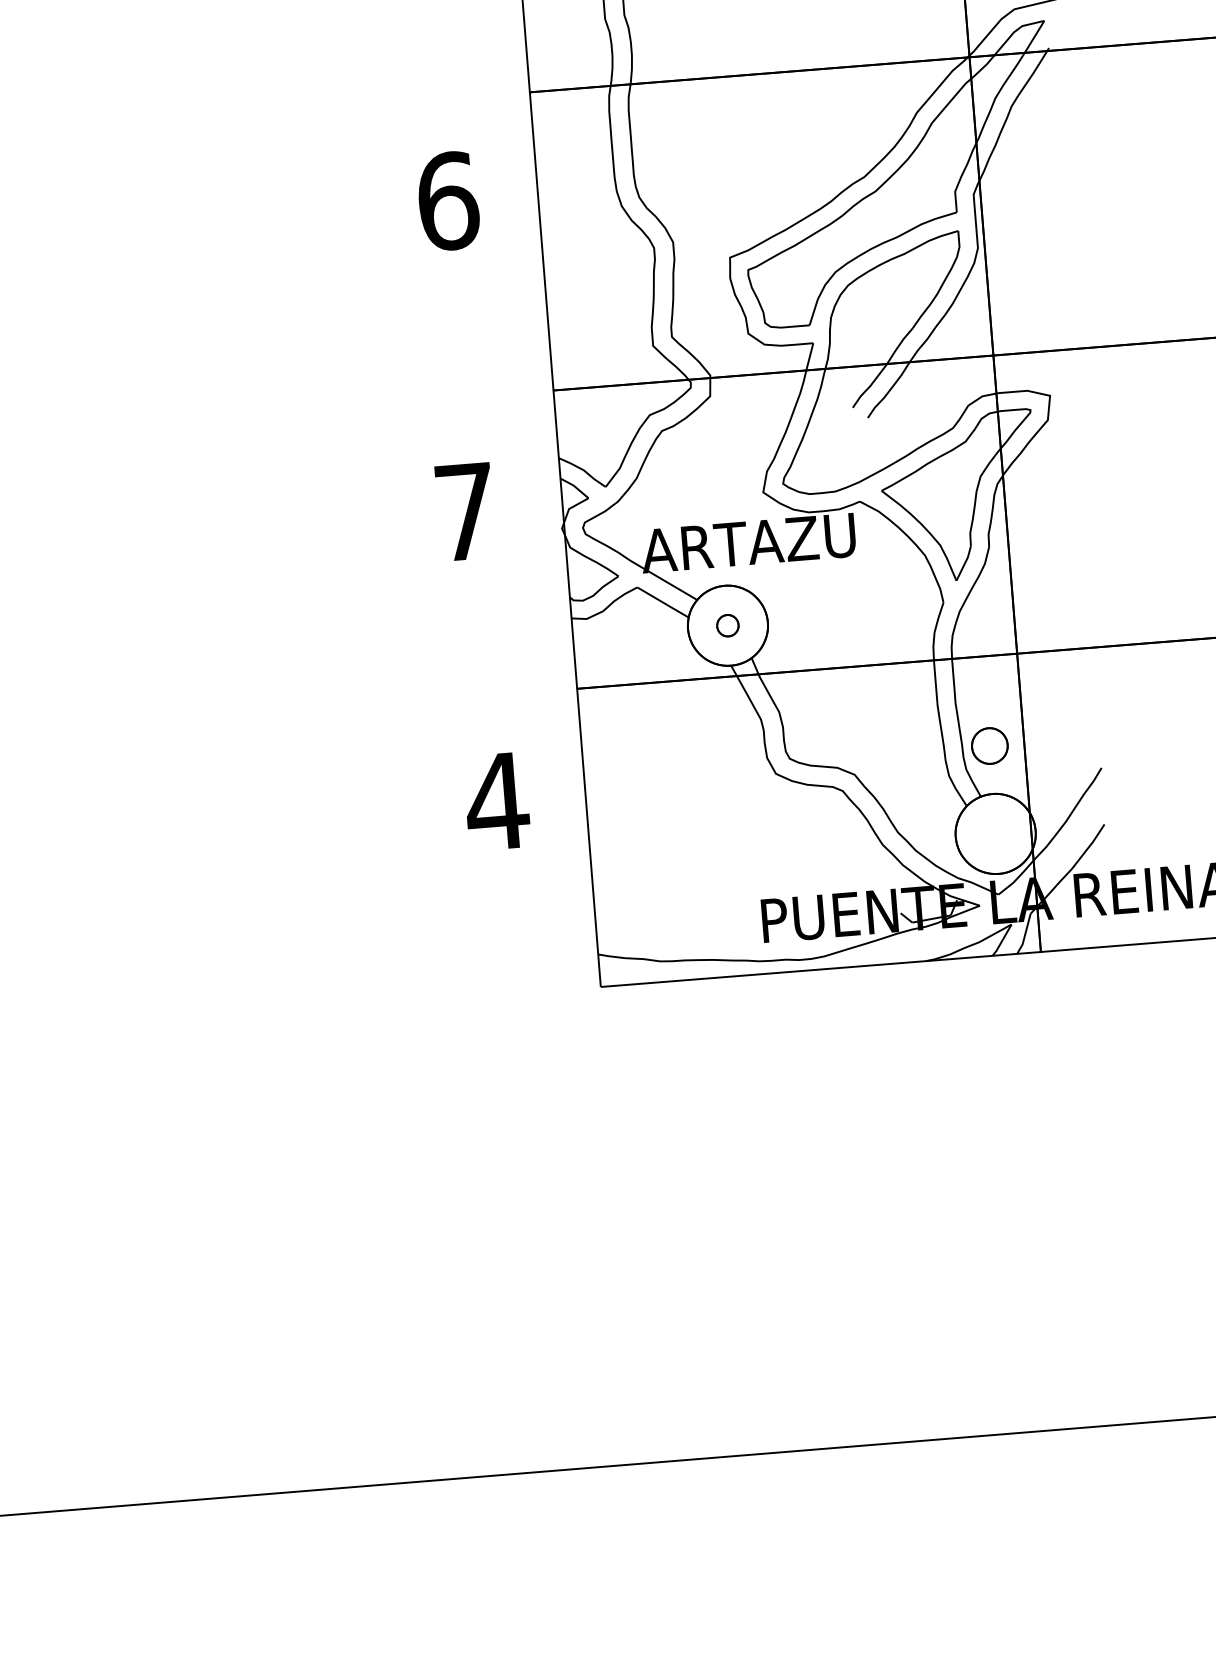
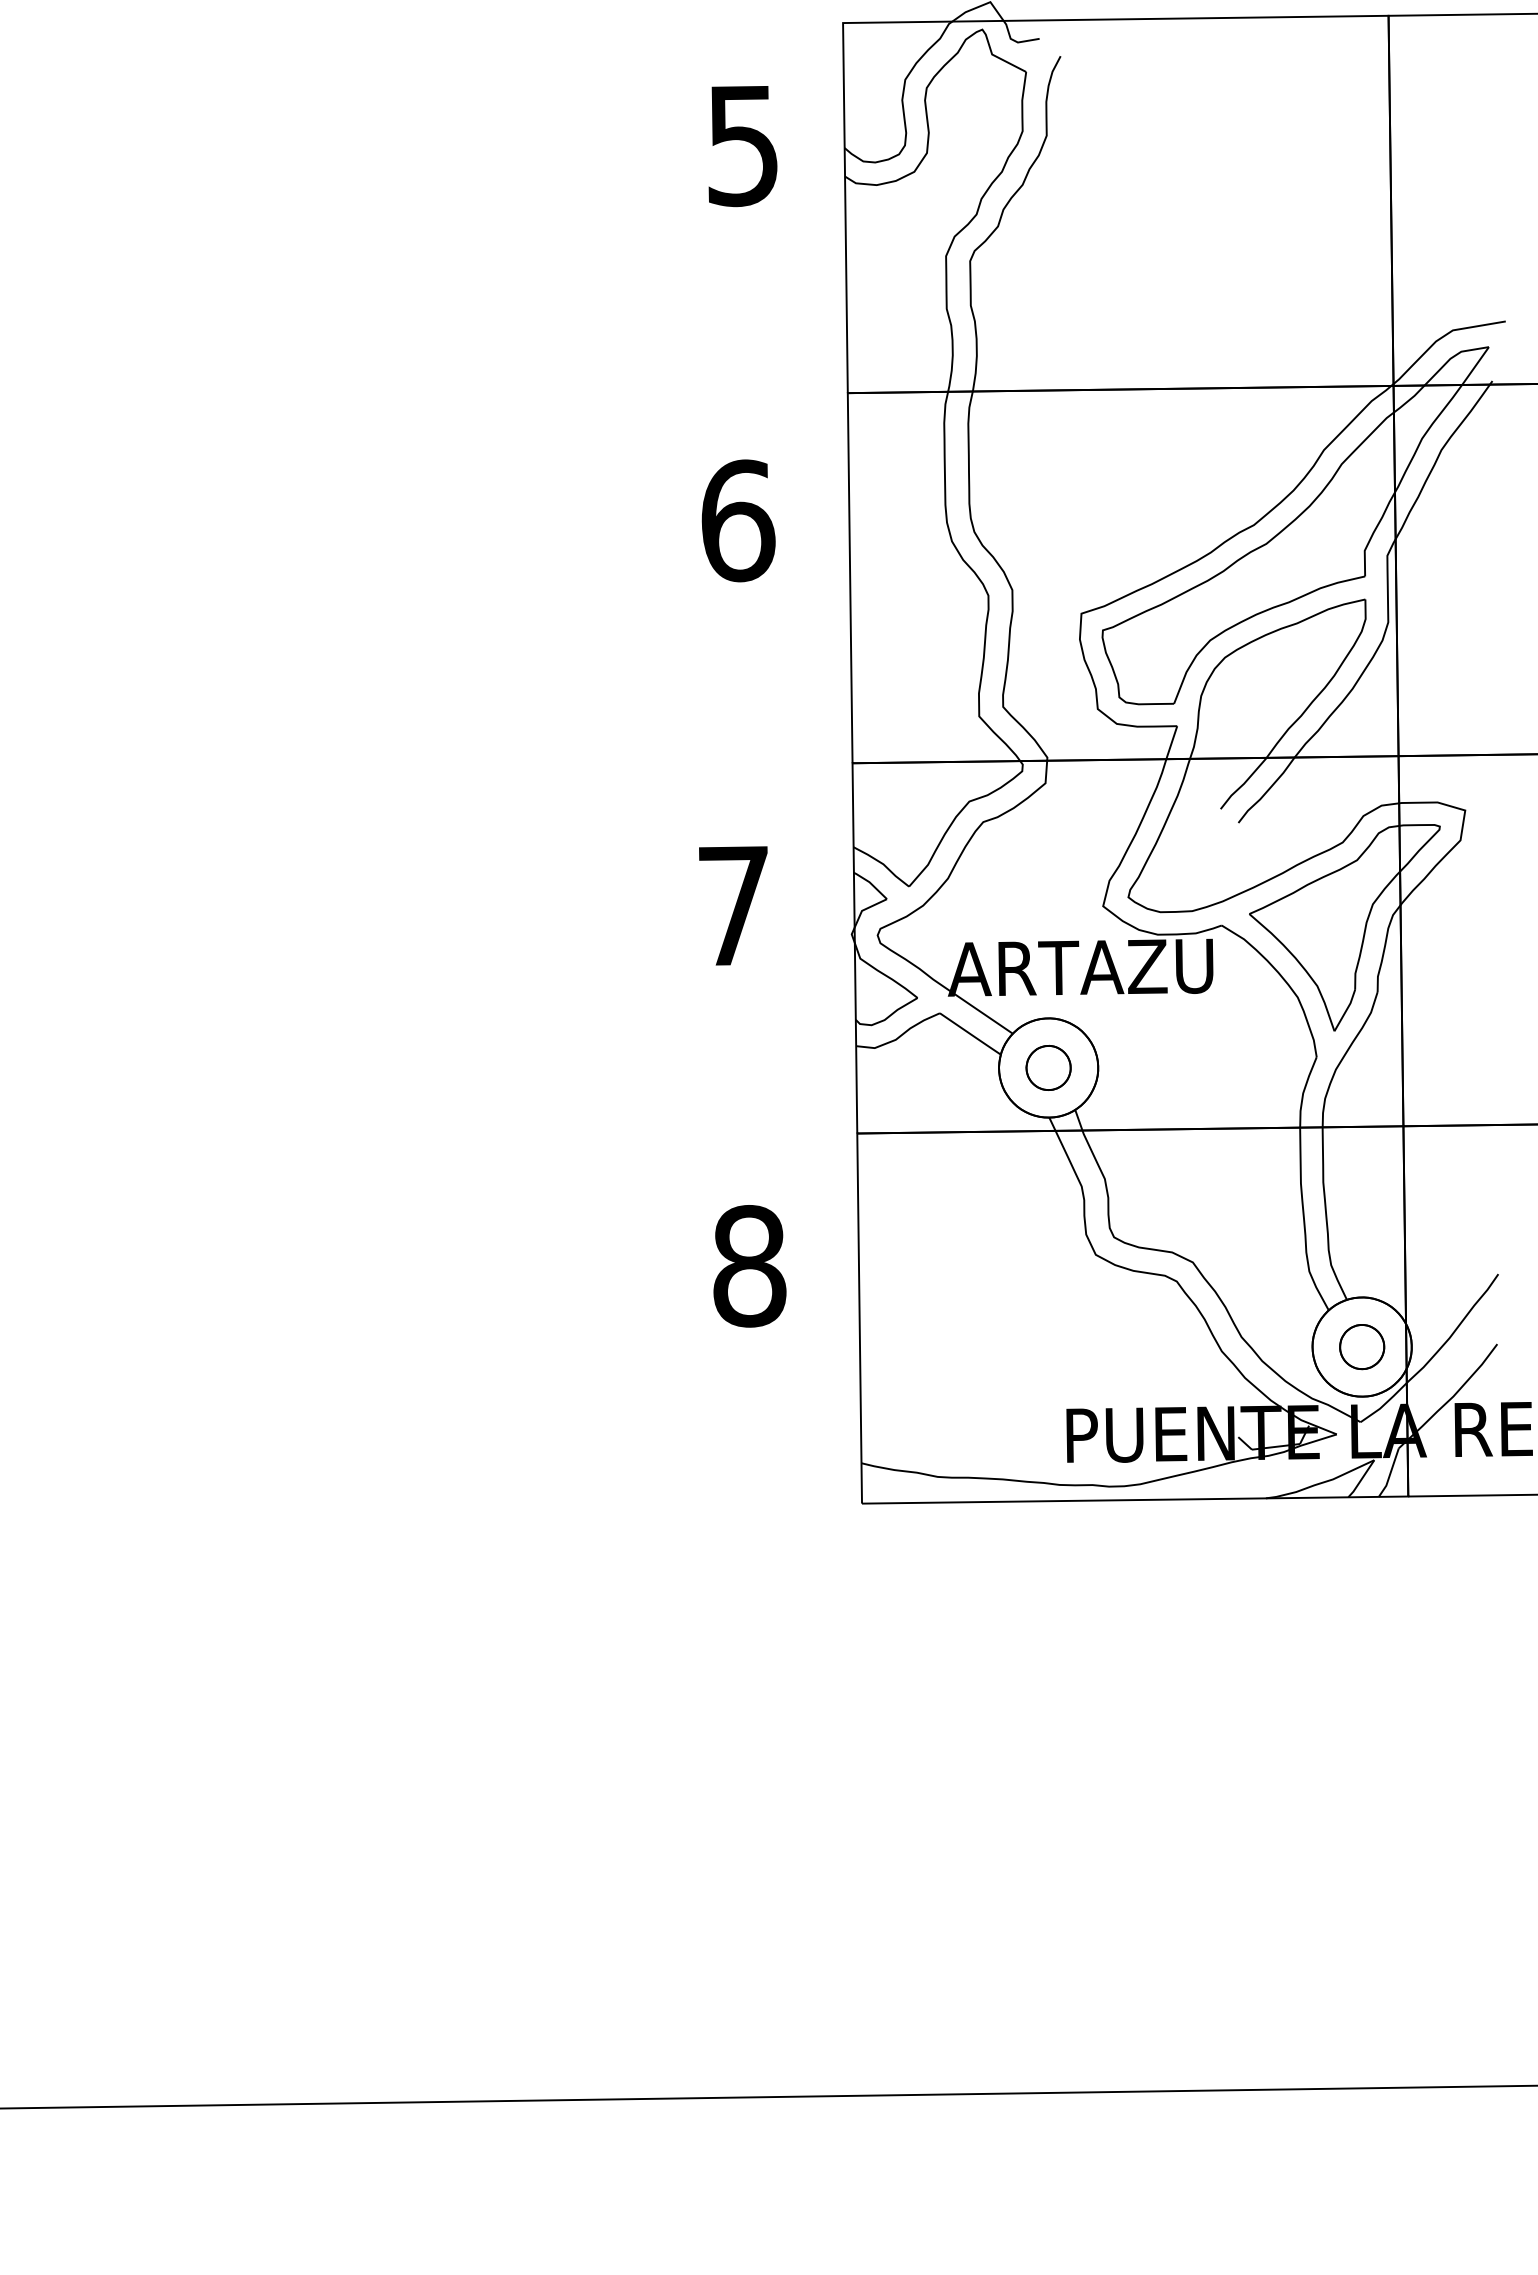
part: (727, 625) -> (1048, 1067), size x1.67
part: (990, 746) -> (1362, 1347), moved
text: (497, 801) -> (749, 1266), 4 -> 8

